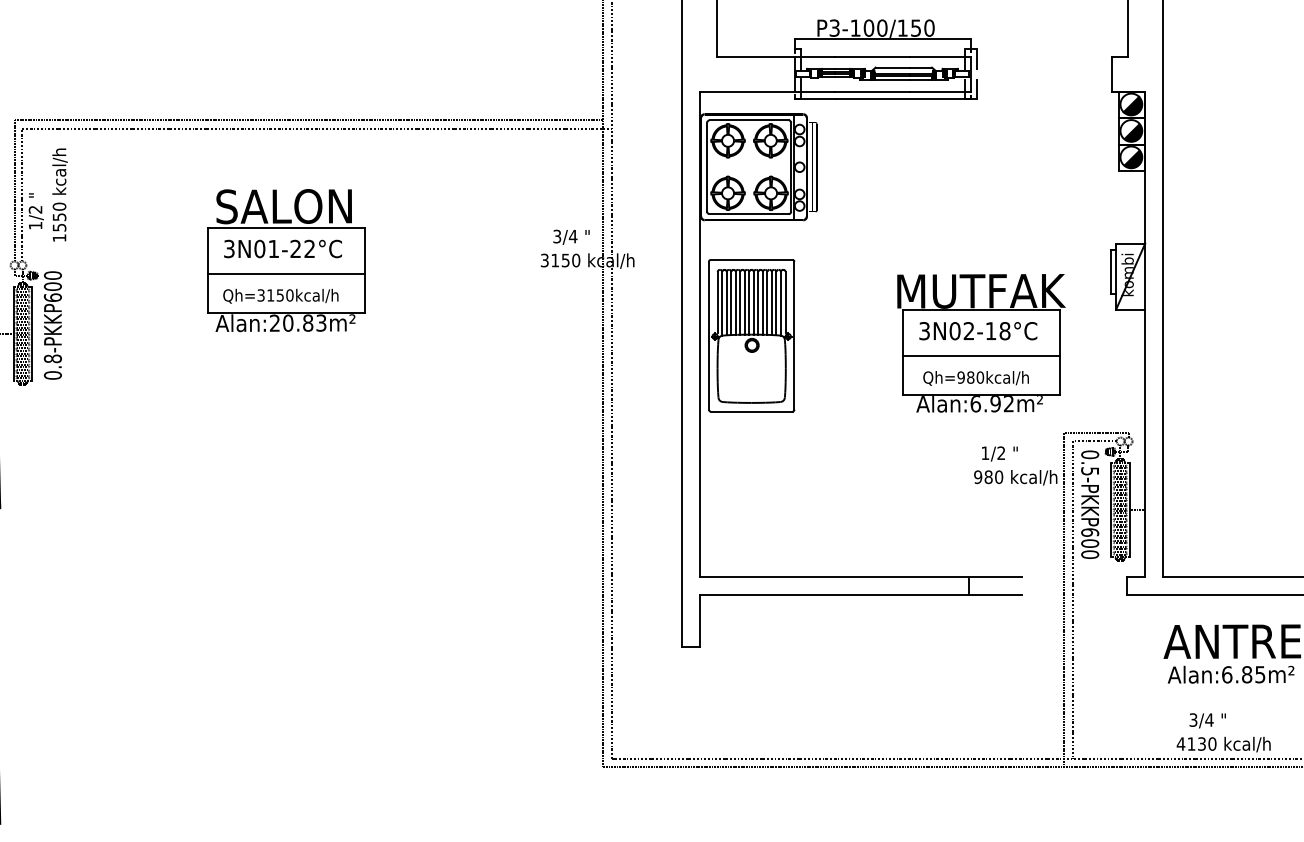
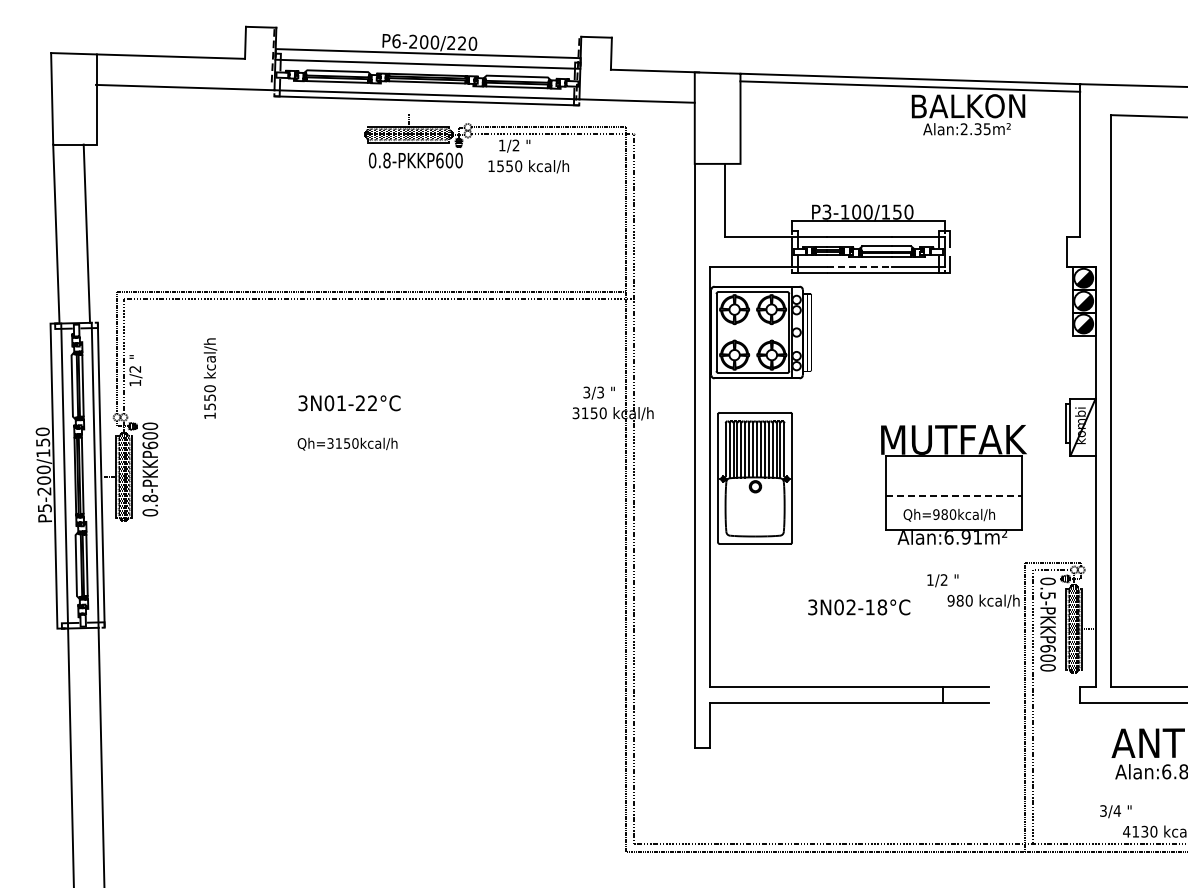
line: (872, 92) -> (859, 267), solid -> dashed
text: (60, 194) -> (210, 378), moved
text: (573, 236) -> (600, 392), 3/4 -> 3/3
part: (285, 260) -> (351, 413), removed
text: (978, 331) -> (859, 607), moved
line: (980, 355) -> (953, 495), solid -> dashed
text: (1008, 404) -> (977, 537), Alan:6.92m² -> Alan:6.91m²
text: (999, 453) -> (942, 580), moved
text: (1207, 720) -> (1115, 811), moved

